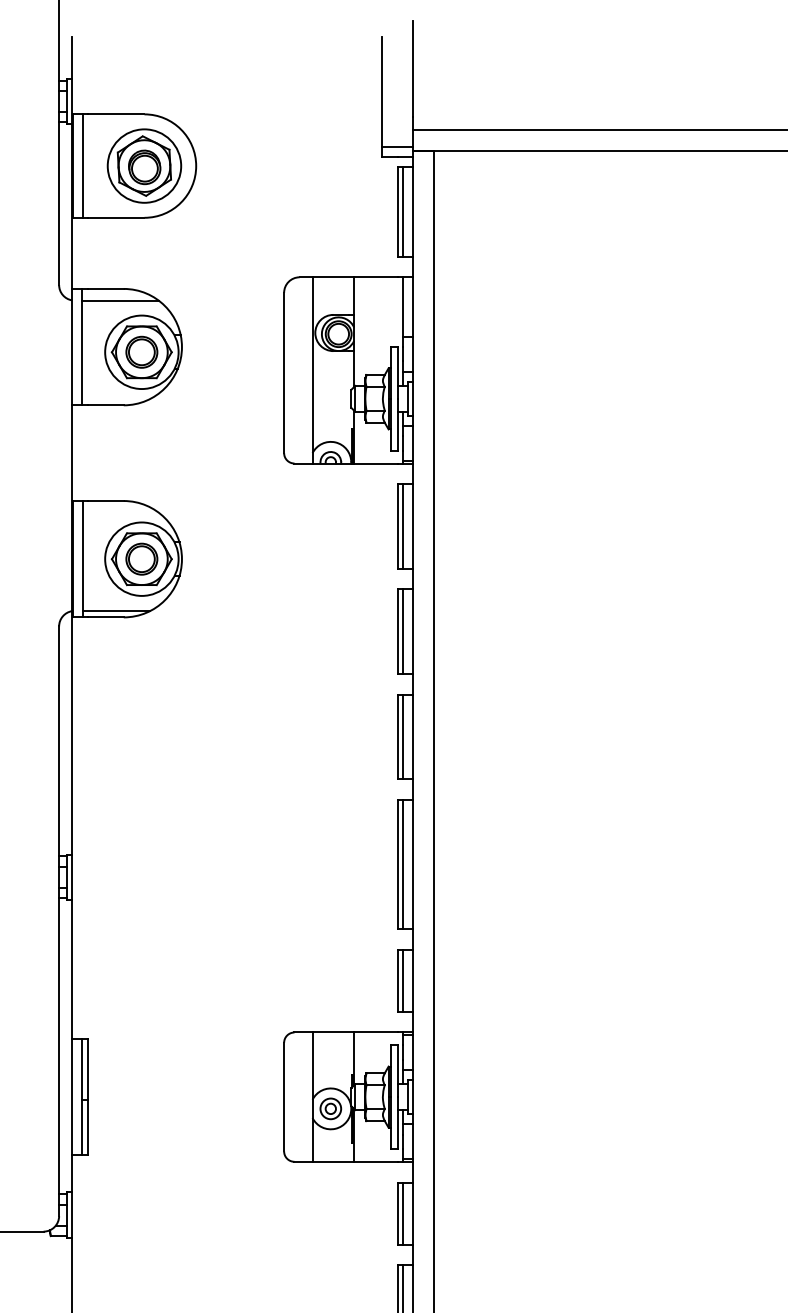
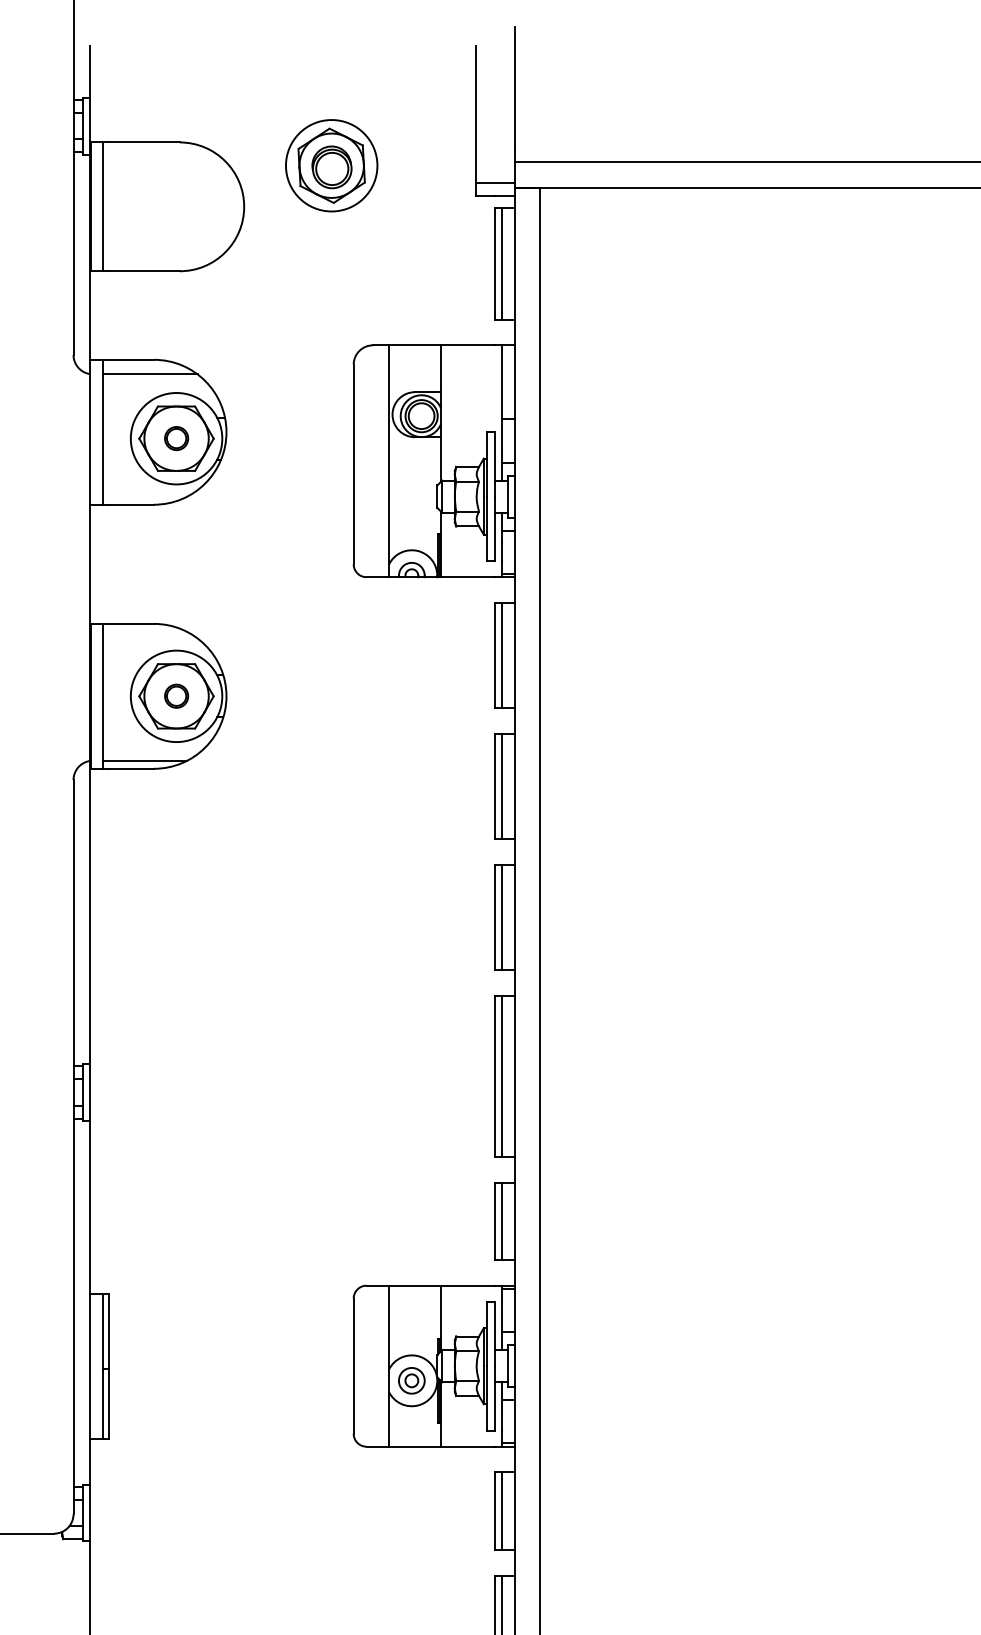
part: (144, 165) -> (331, 165), moved
part: (141, 351) -> (176, 437), size x0.6
part: (141, 558) -> (176, 695), size x0.6

